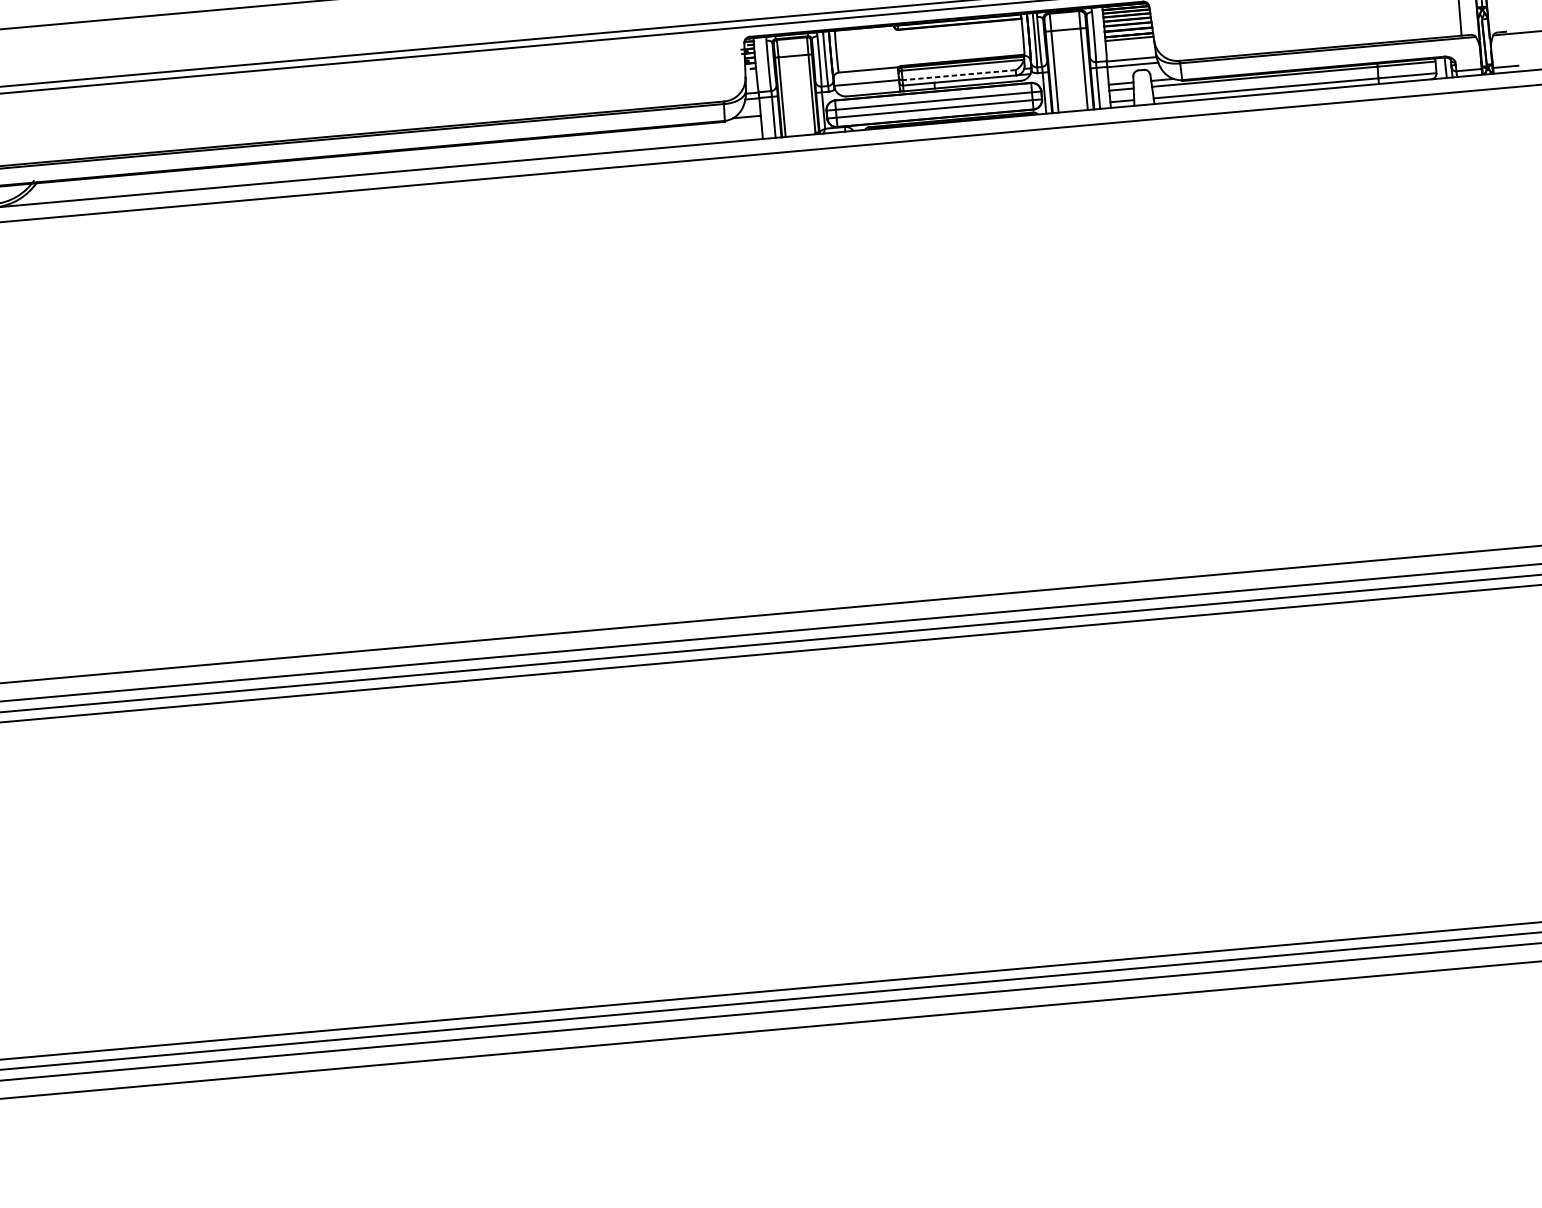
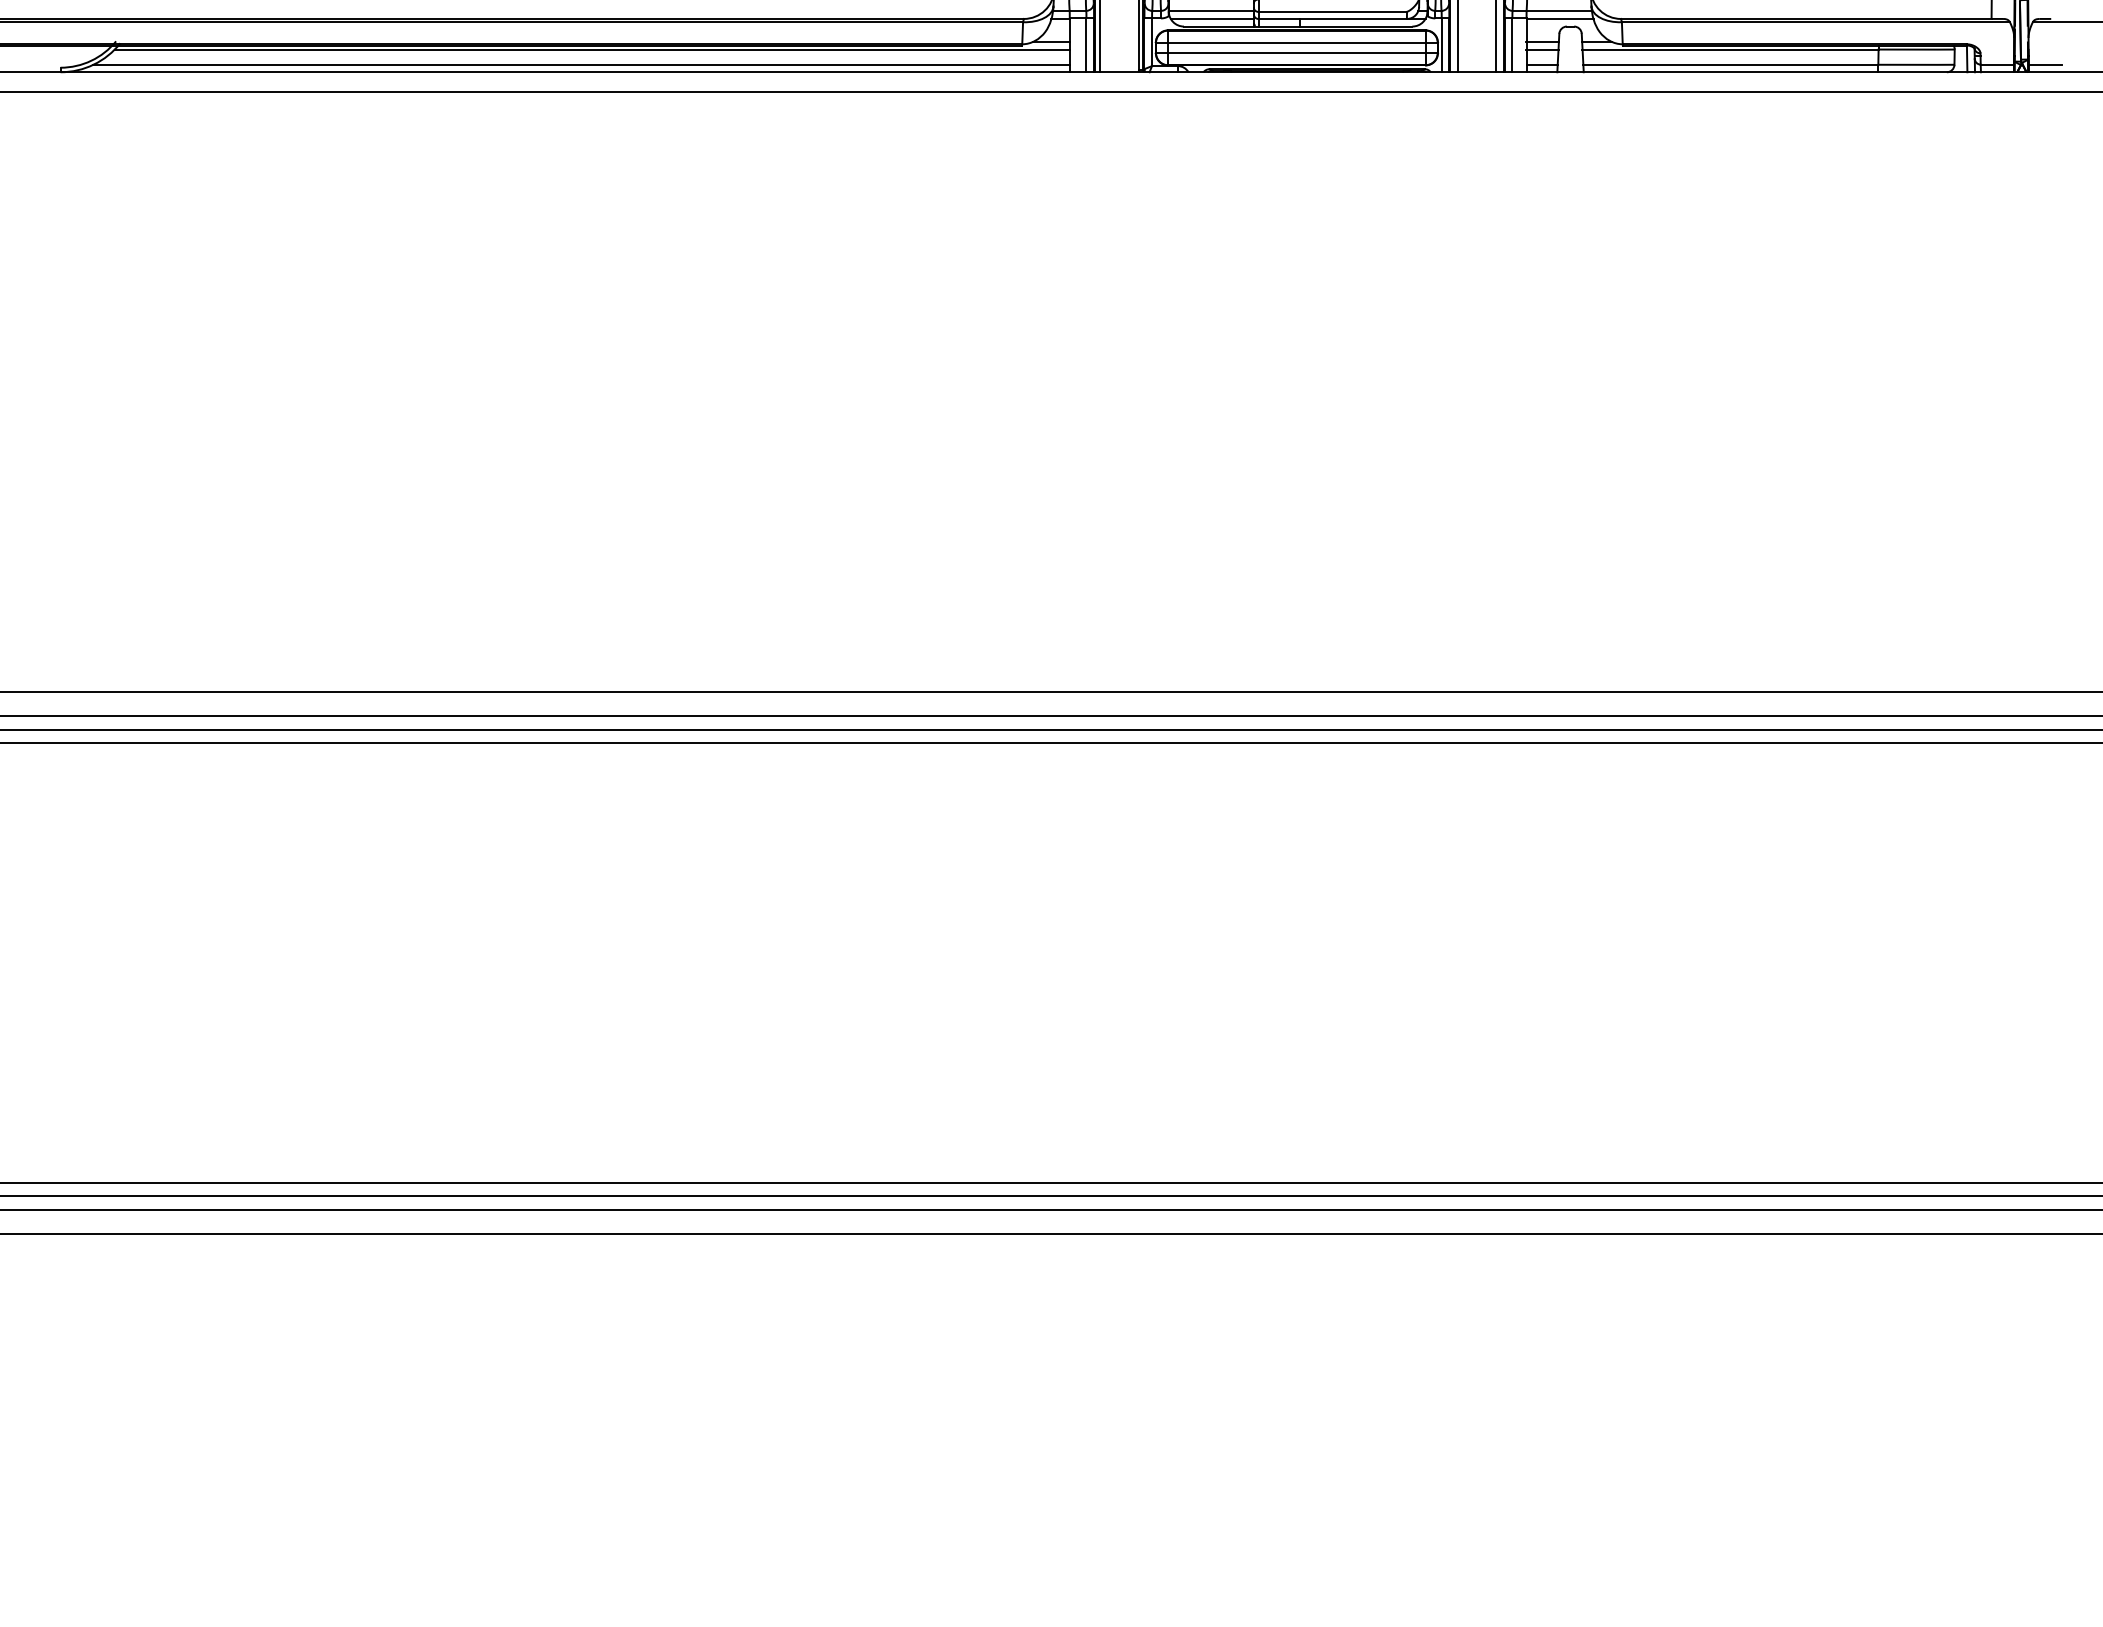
line: (958, 74) -> (1332, 11), dashed -> solid
line: (867, 88) -> (1211, 18), added
line: (397, 154) -> (591, 49), added
line: (390, 166) -> (581, 64), added

